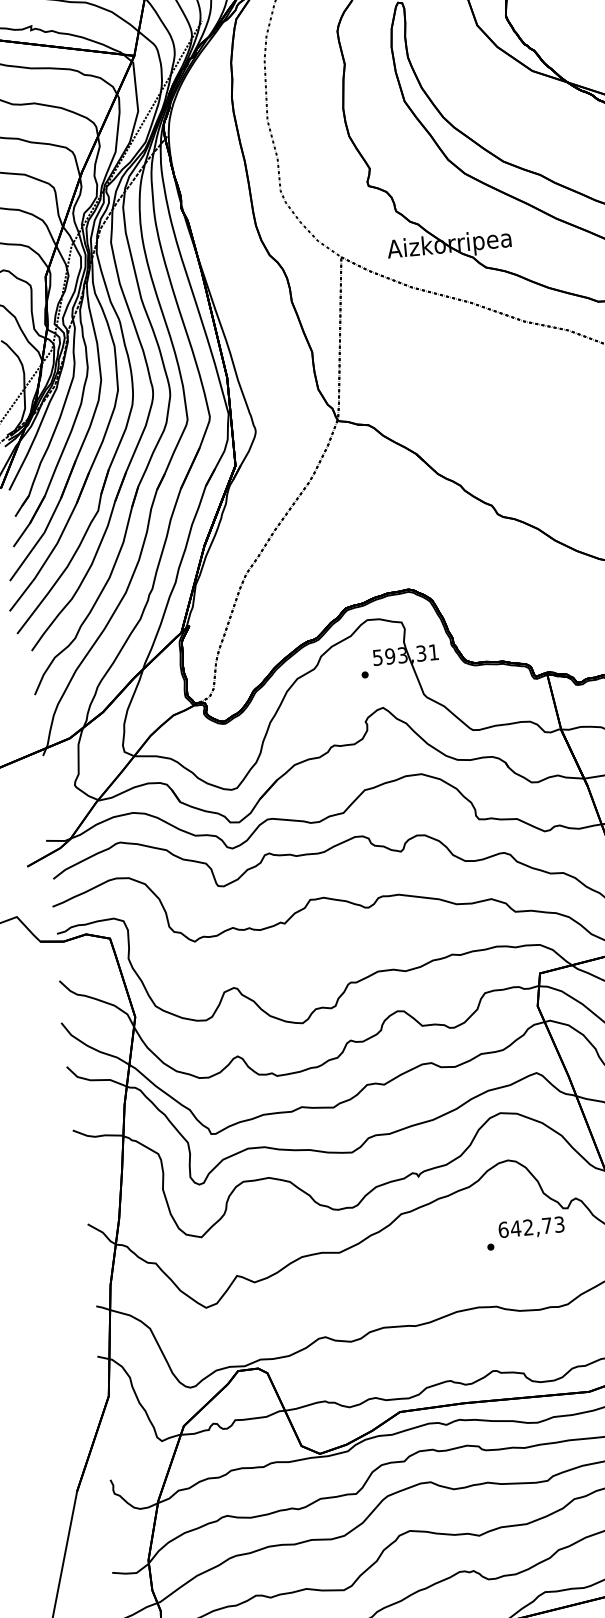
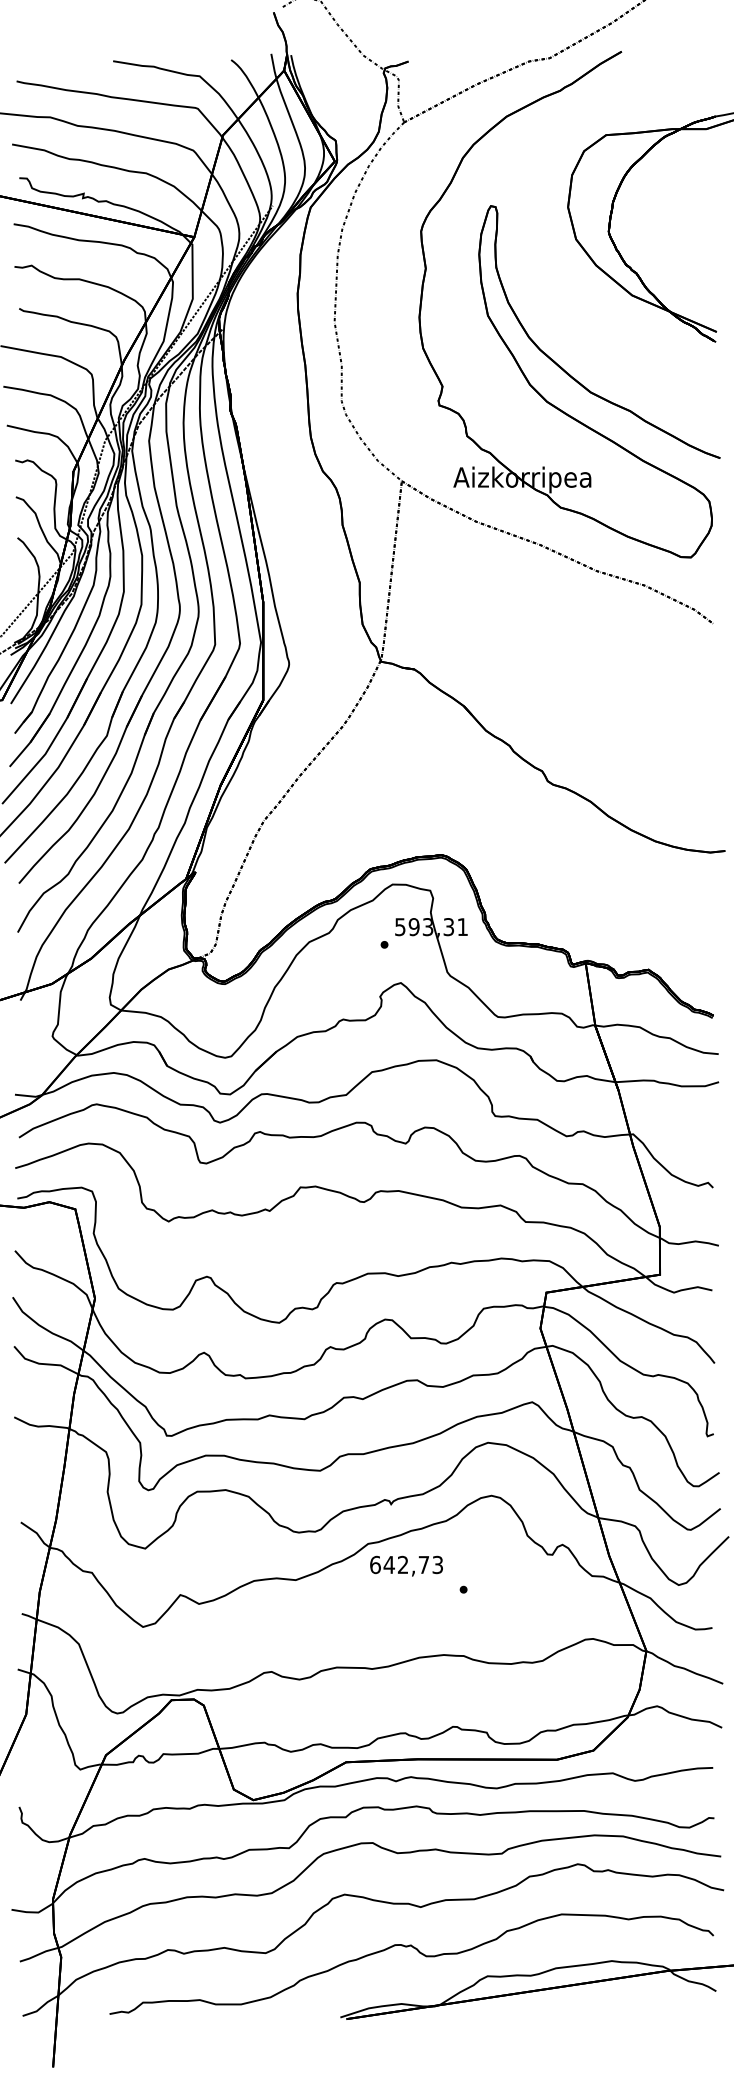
text: (531, 1227) -> (406, 1565), moved

